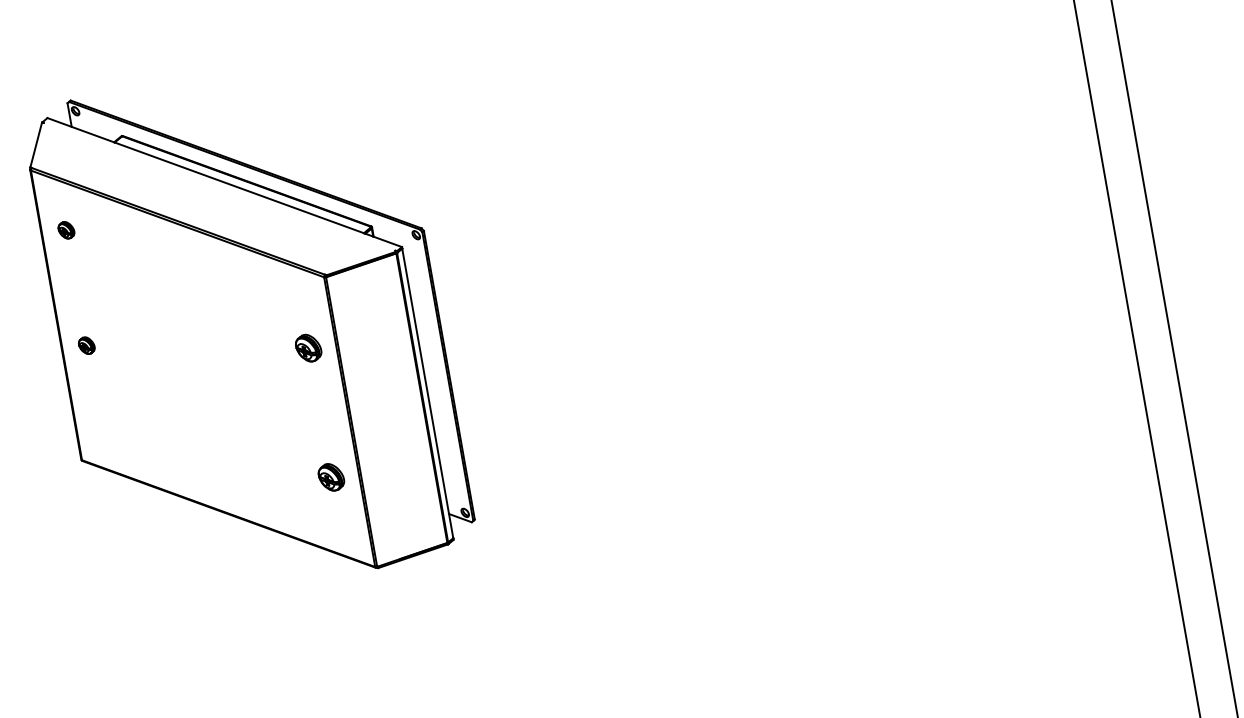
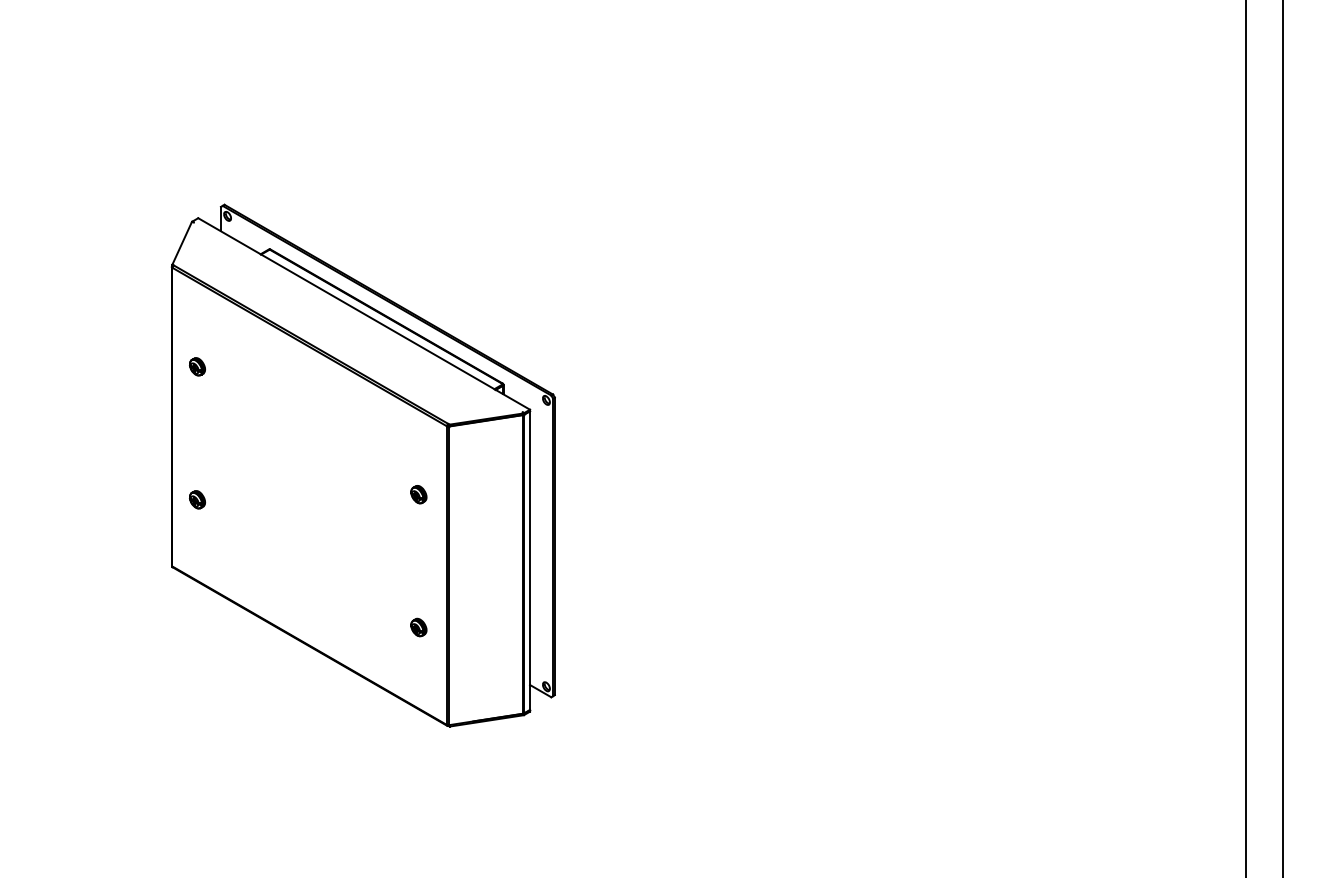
part: (66, 229) -> (197, 366), moved
part: (86, 345) -> (197, 499), moved
part: (308, 348) -> (418, 494), size x0.62
part: (331, 477) -> (418, 627), size x0.62

